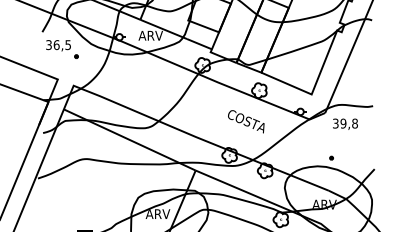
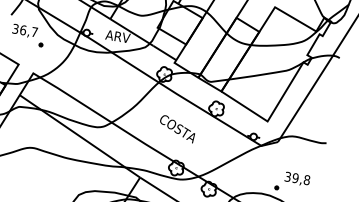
text: (67, 45) -> (33, 32), 36,5 -> 36,7
text: (246, 121) -> (177, 128), moved
text: (345, 123) -> (297, 178), moved

